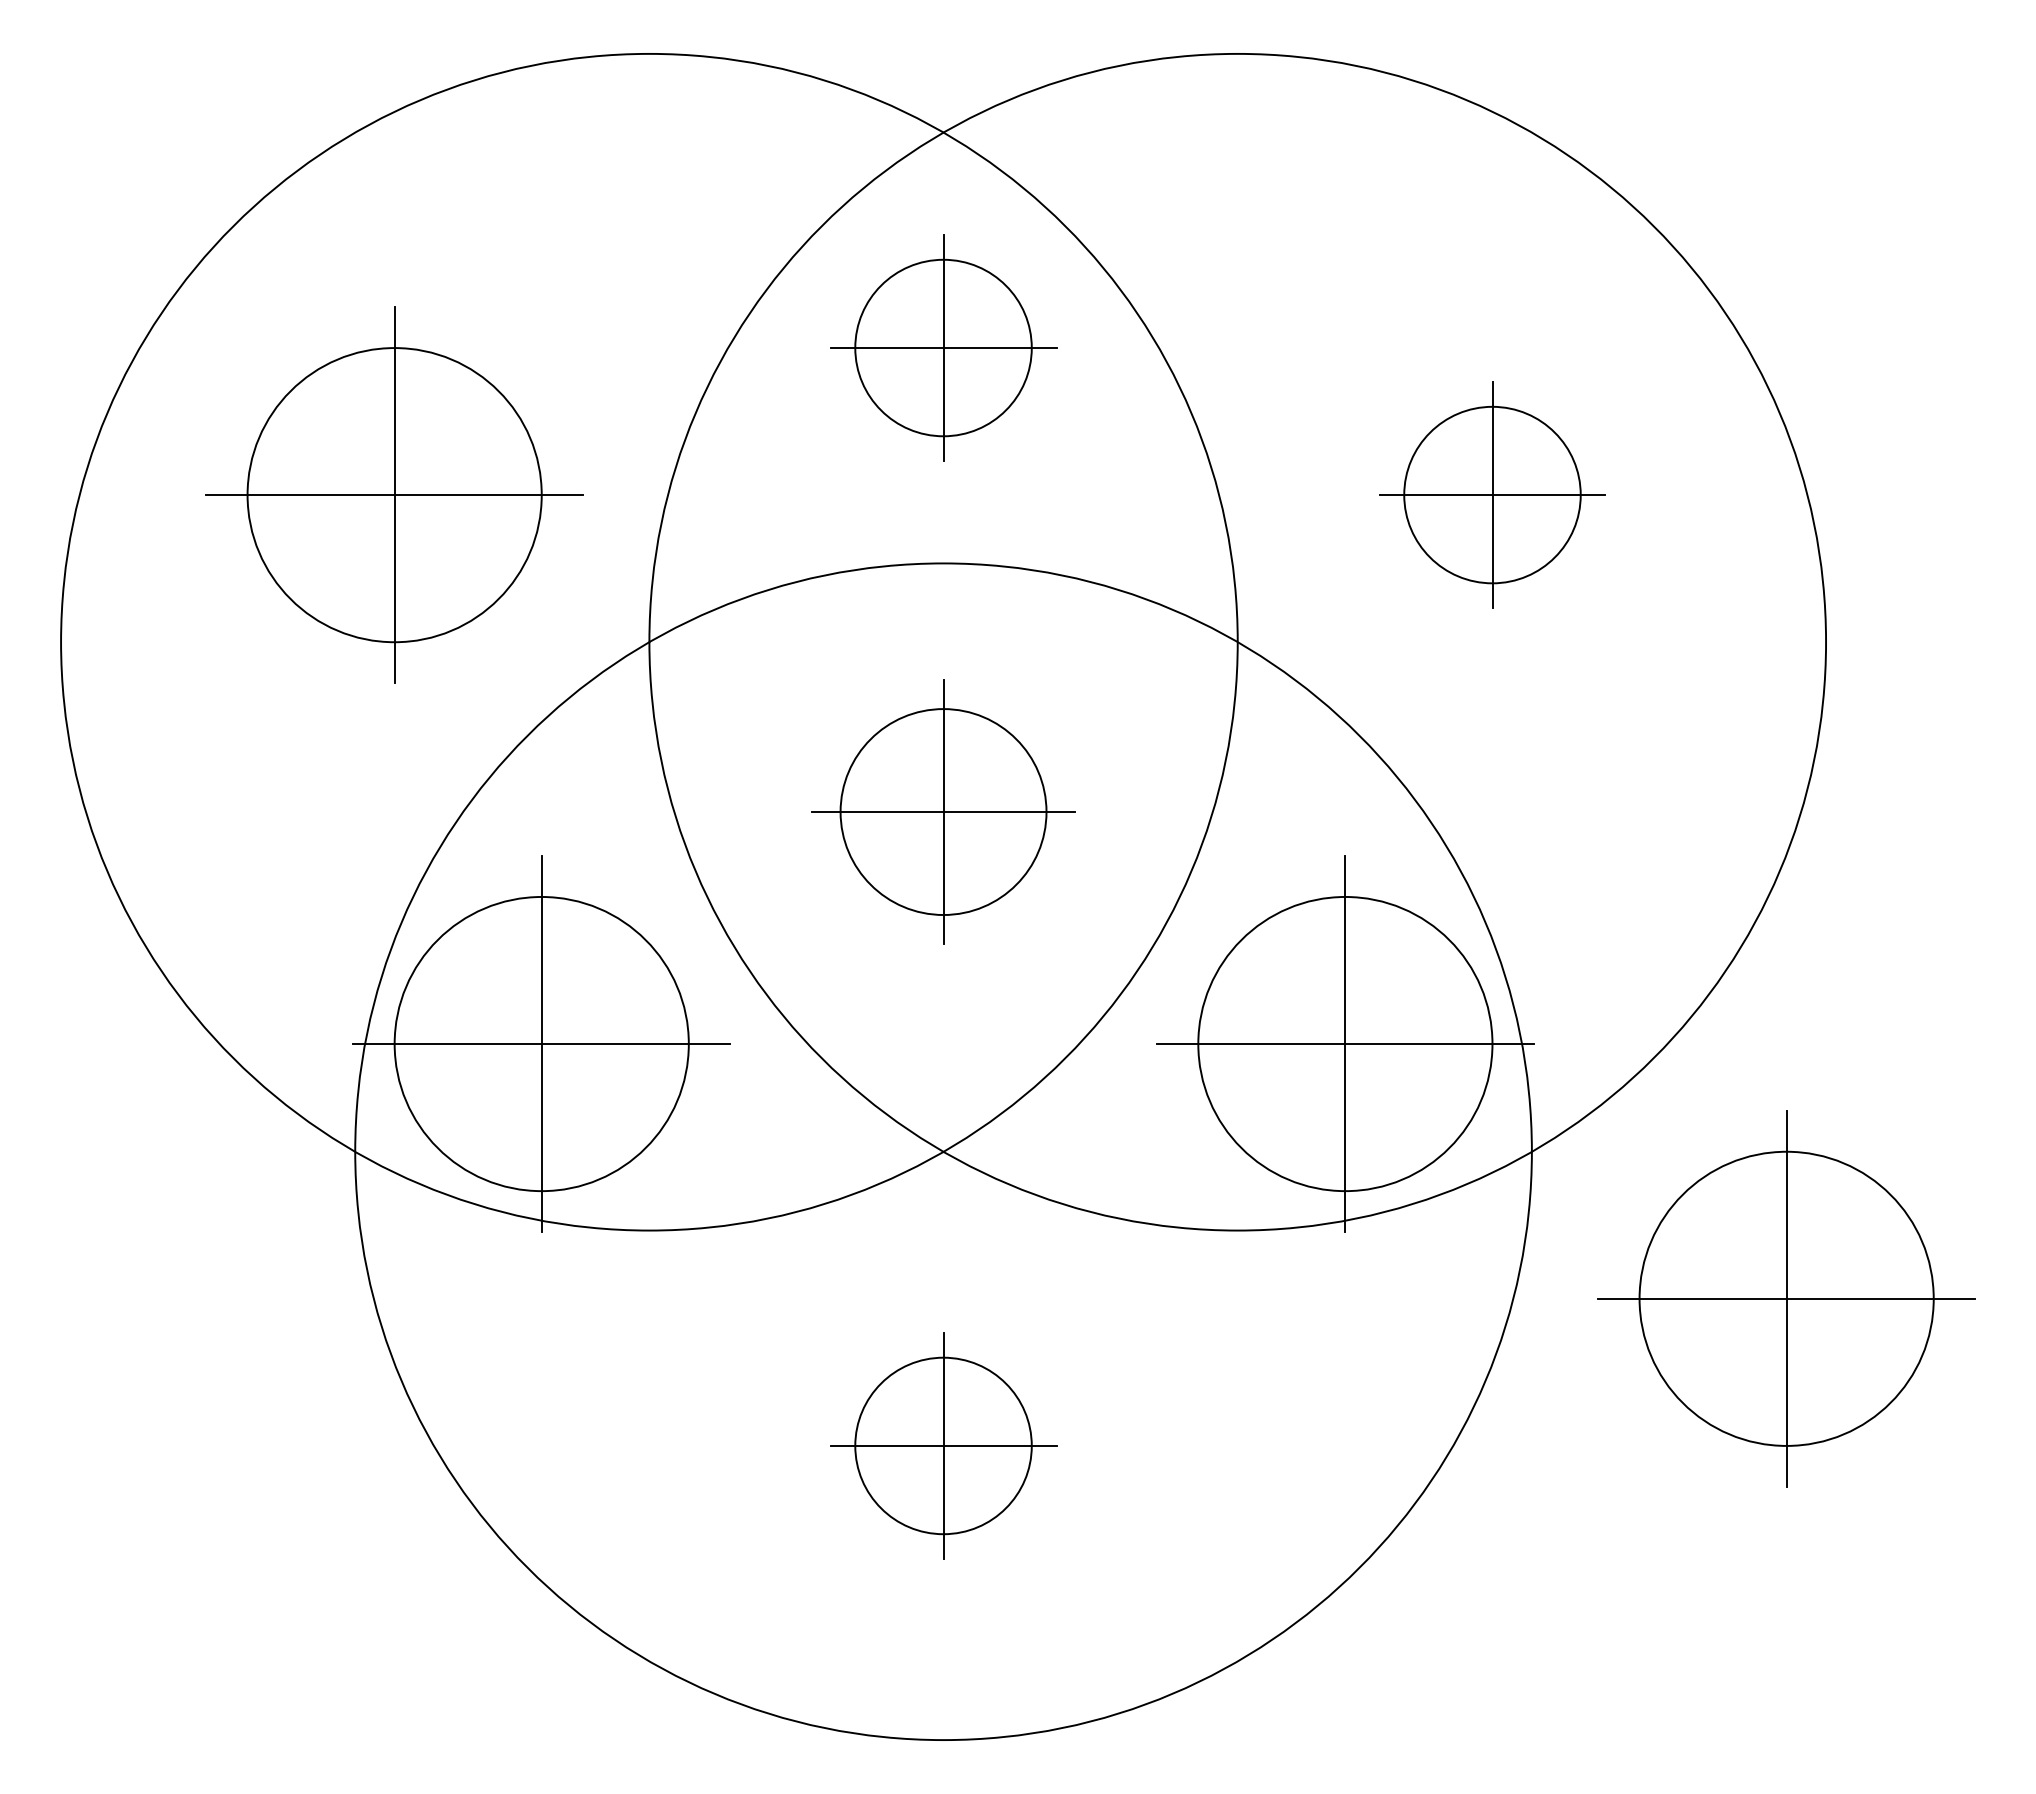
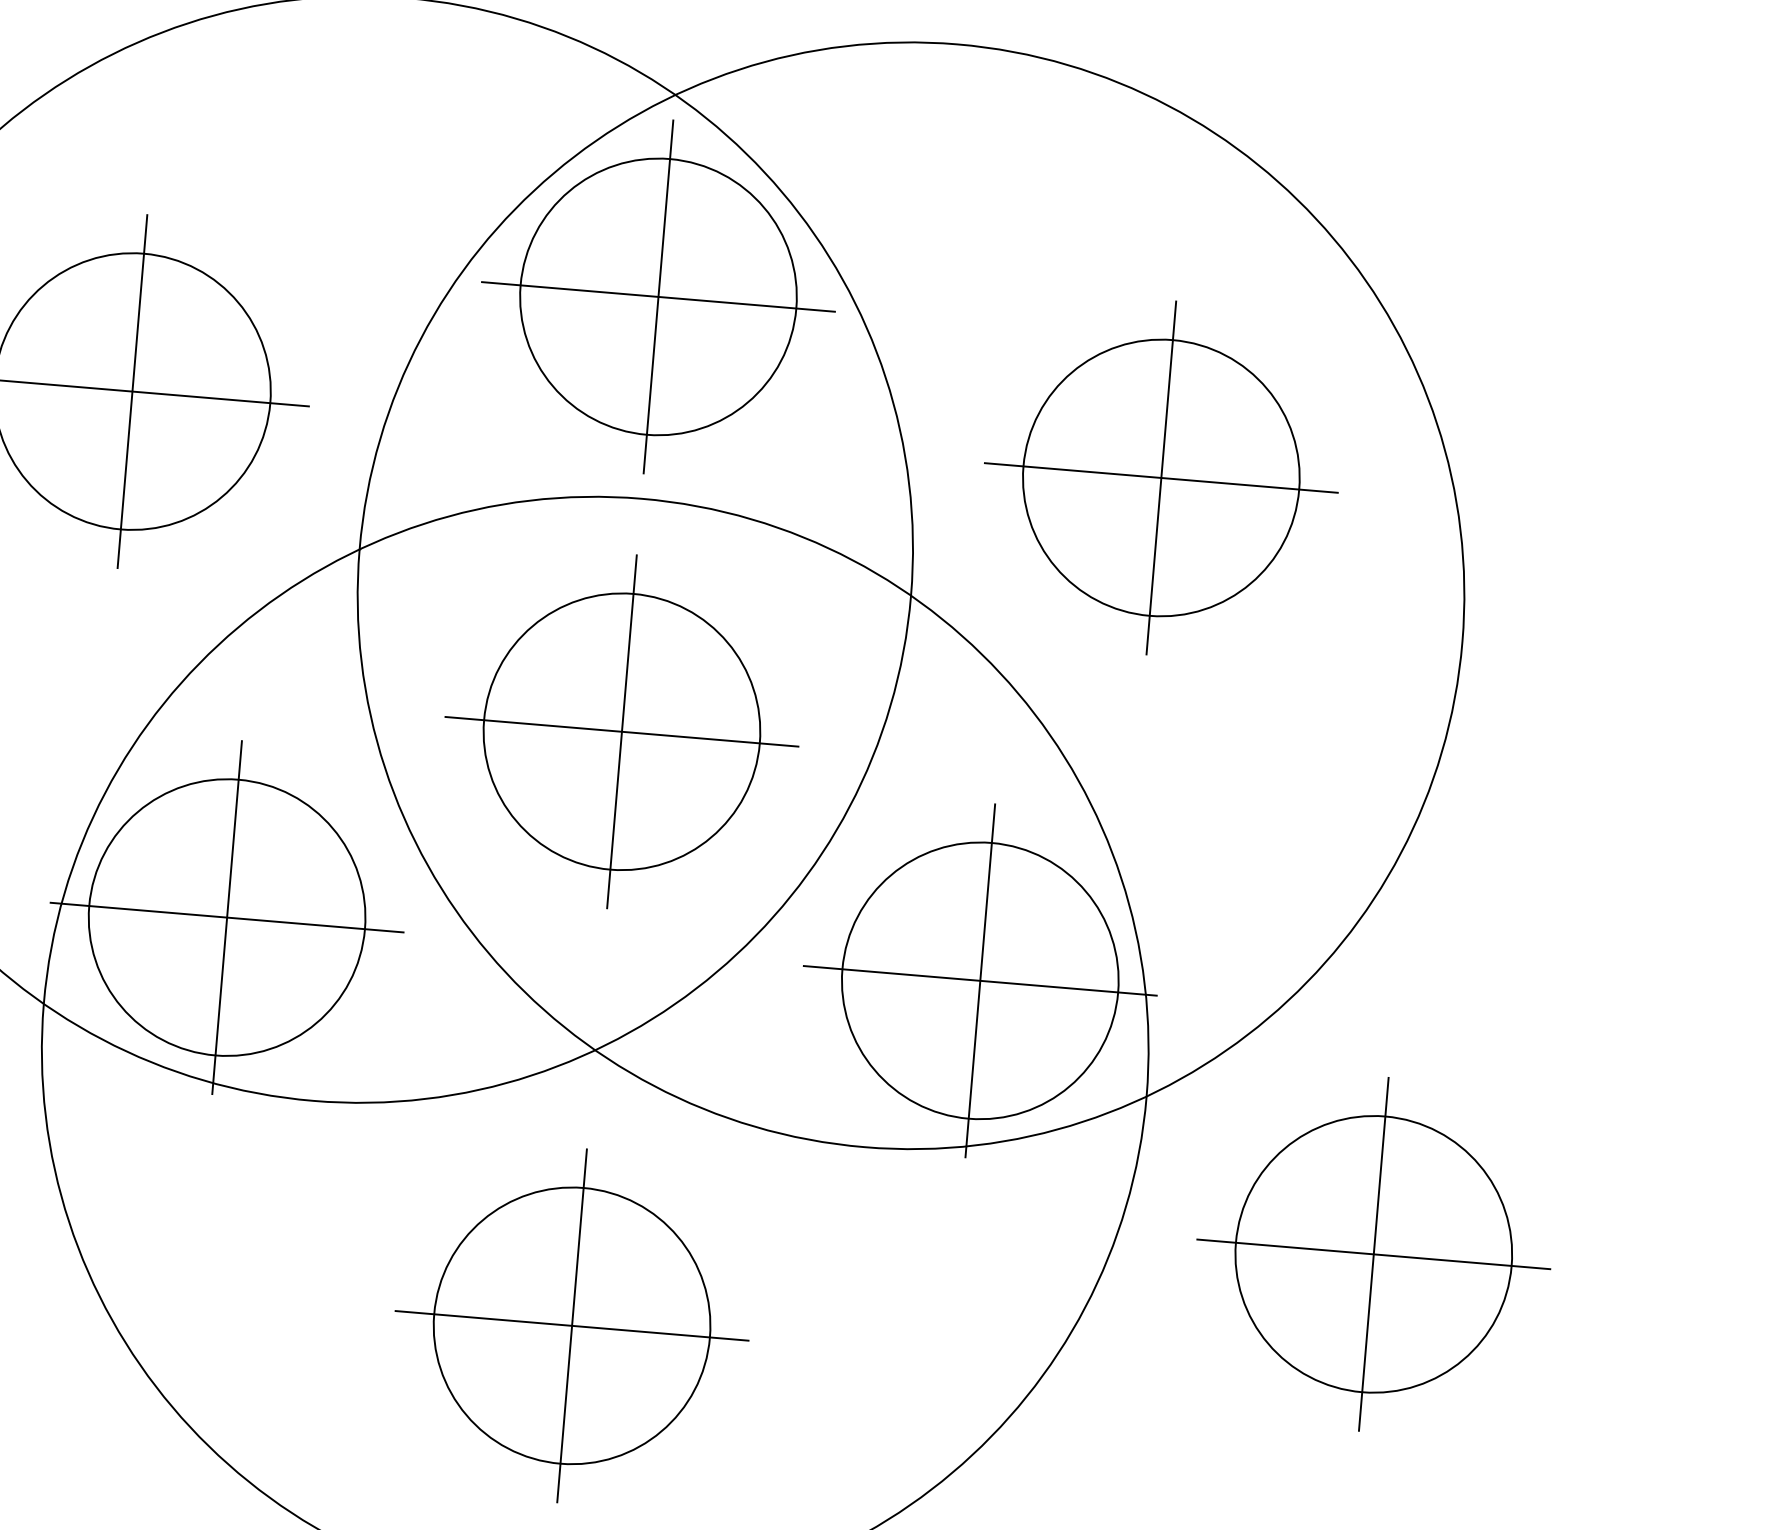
part: (943, 347) -> (658, 296), size x1.67
part: (1492, 494) -> (1161, 477), size x1.67
part: (943, 811) -> (621, 731), size x1.43
part: (943, 1445) -> (572, 1325), size x1.67

